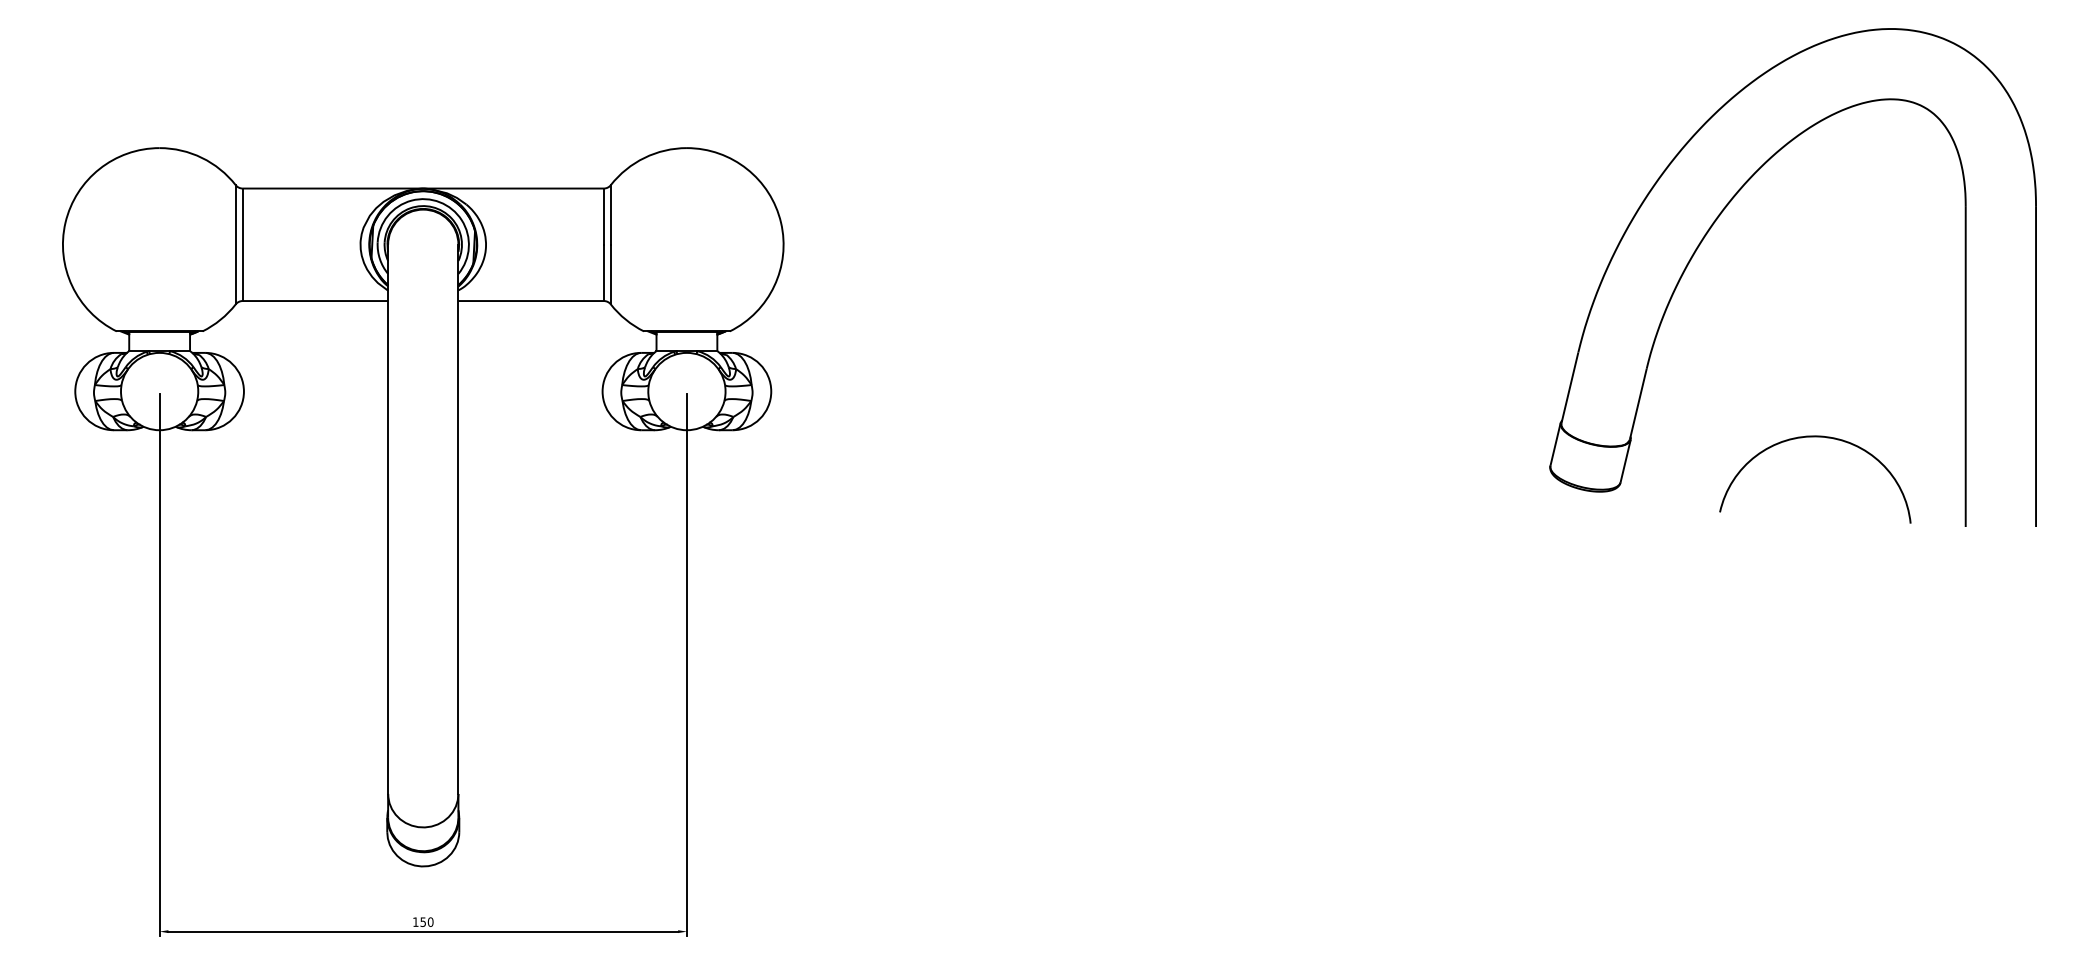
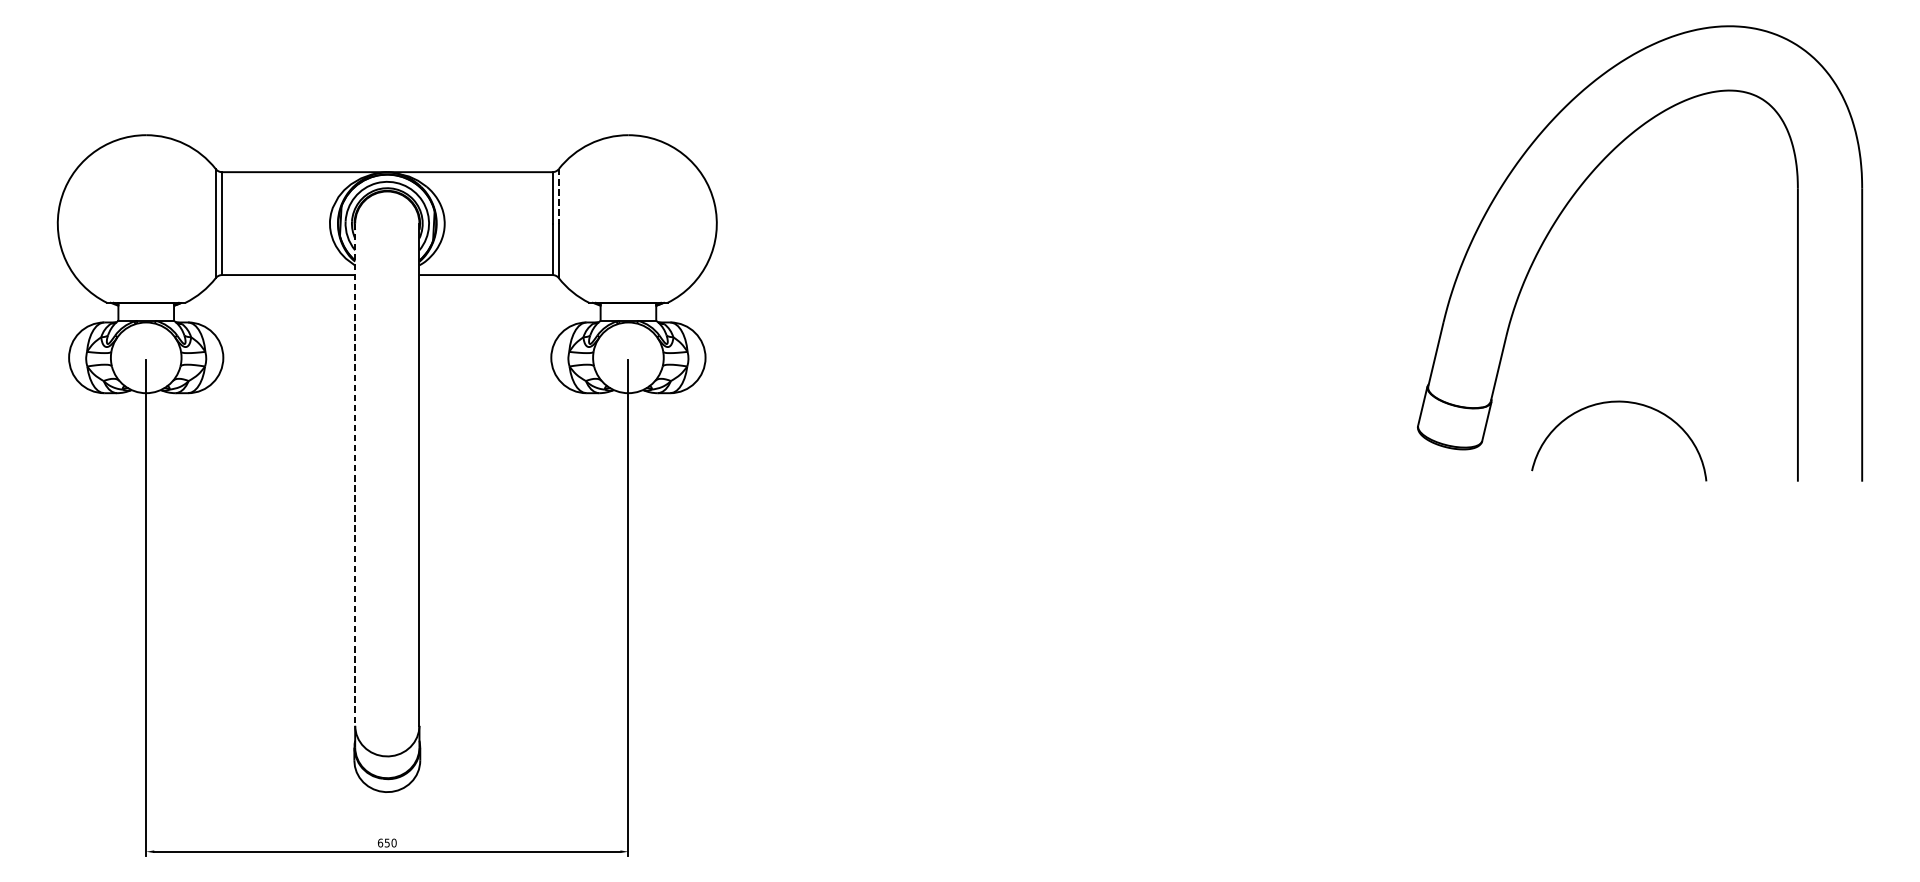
line: (610, 214) -> (558, 195), solid -> dashed
arc: (1815, 437) -> (1619, 402), moved
line: (388, 519) -> (355, 474), solid -> dashed
text: (415, 921) -> (380, 842), 150 -> 650

